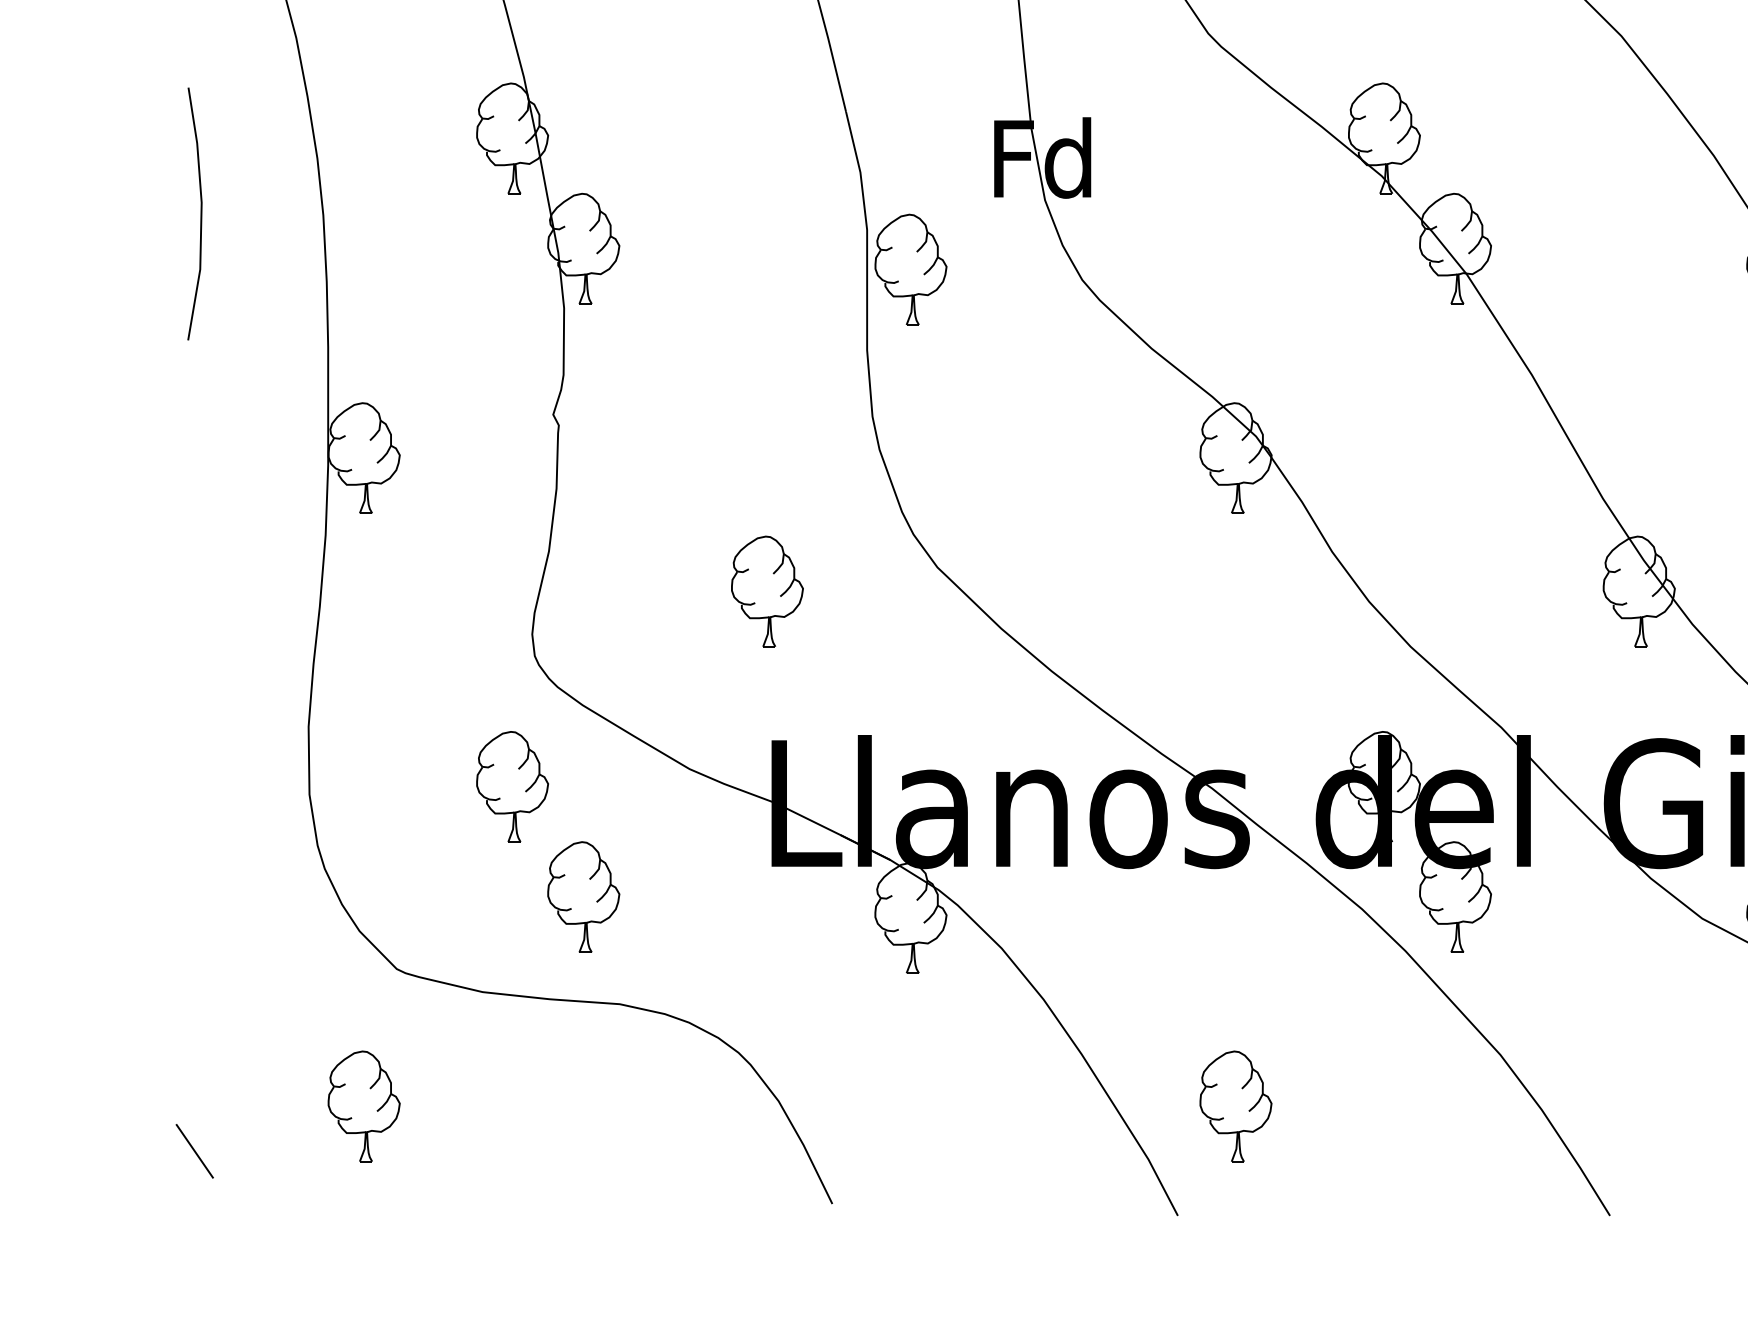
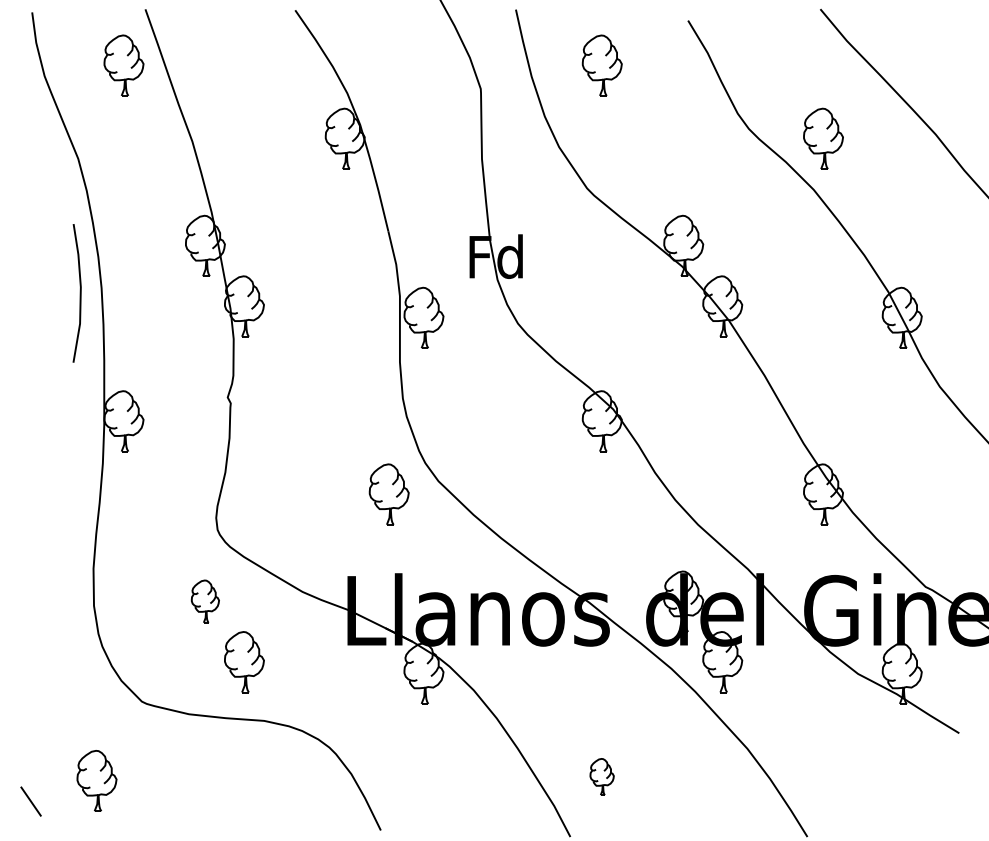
line: (199, 214) -> (79, 293), moved
part: (766, 591) -> (388, 494), moved
part: (512, 786) -> (205, 601), size x0.7
part: (363, 1105) -> (96, 780), moved
part: (1234, 1105) -> (601, 776), size x0.6

